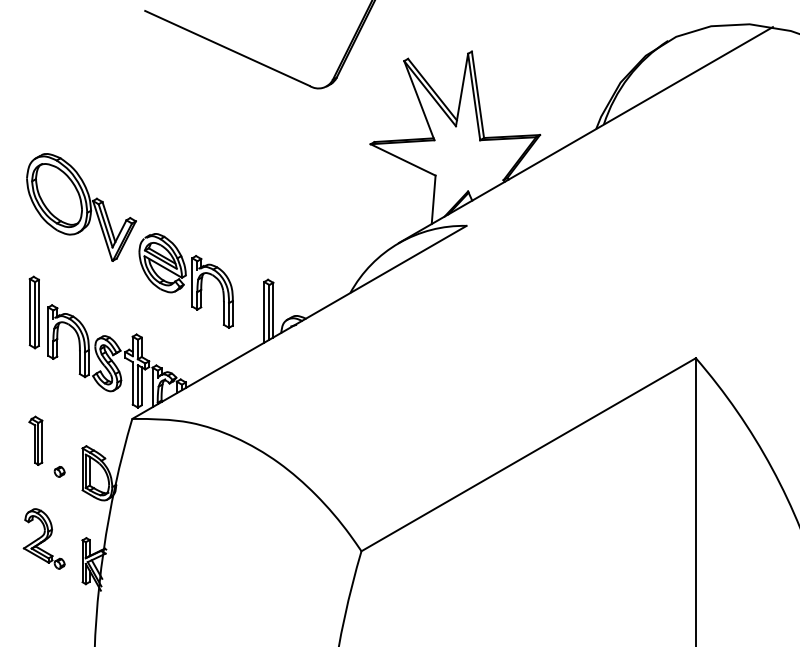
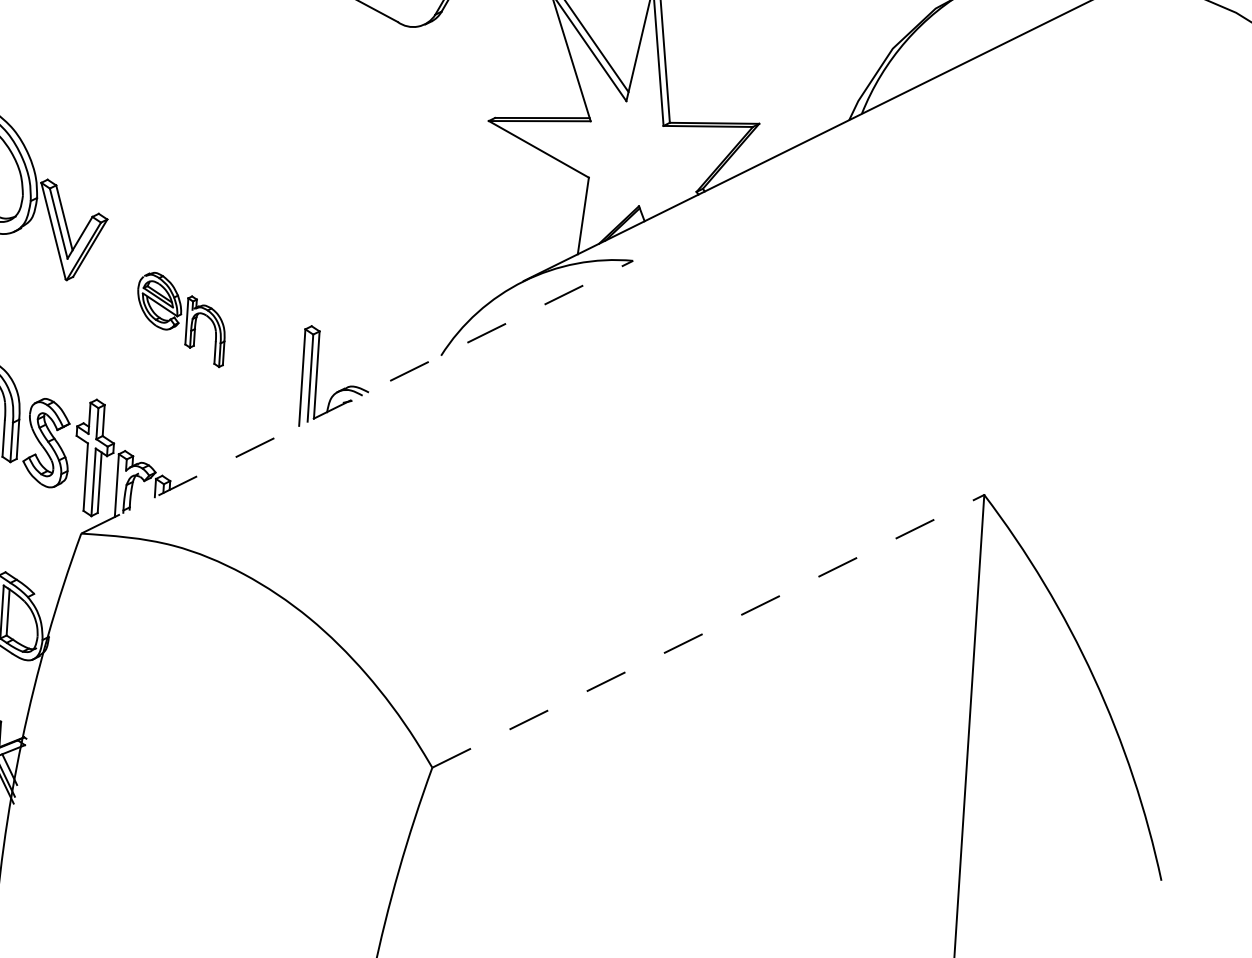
part: (185, 280) -> (180, 318), size x0.6
line: (299, 322) -> (357, 397), solid -> dashed
line: (529, 454) -> (709, 631), solid -> dashed

